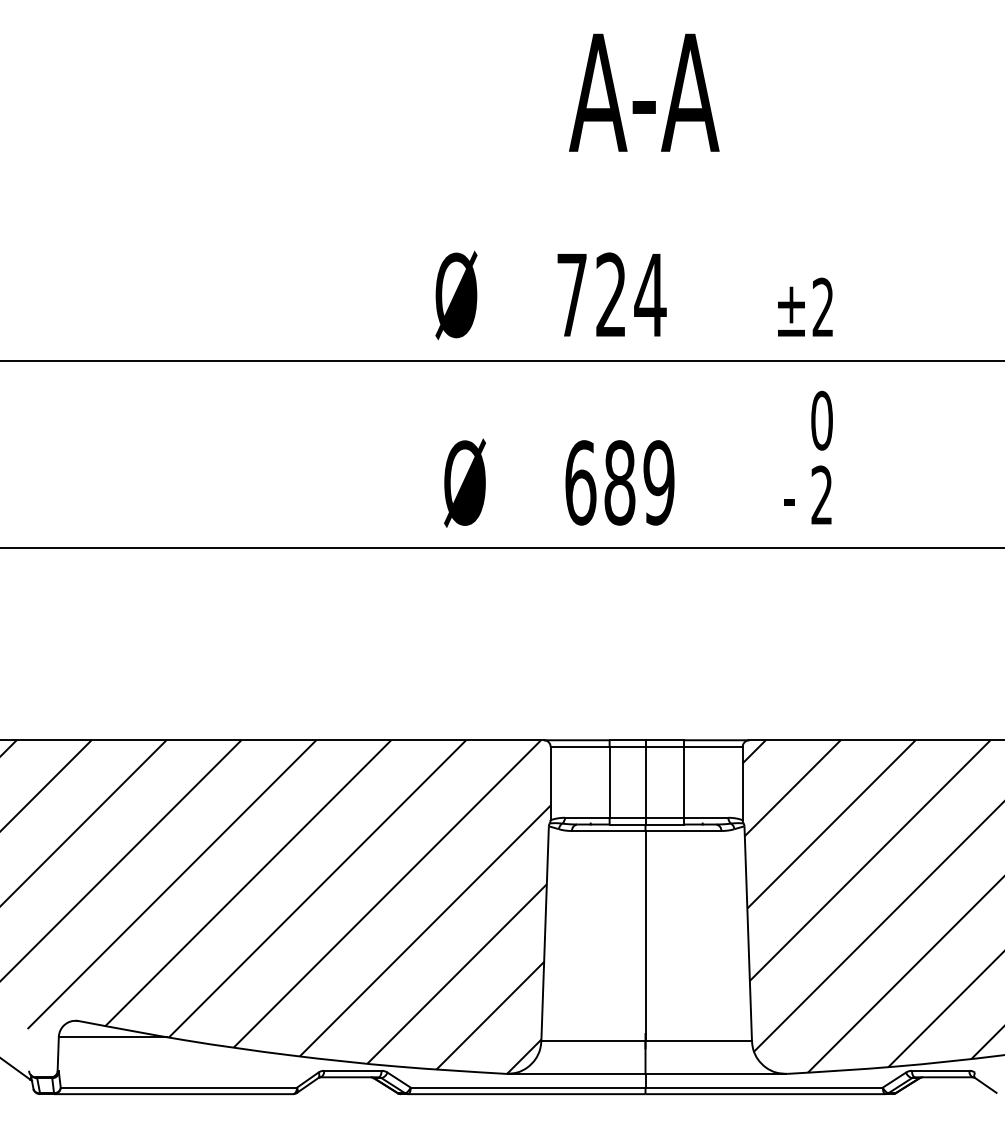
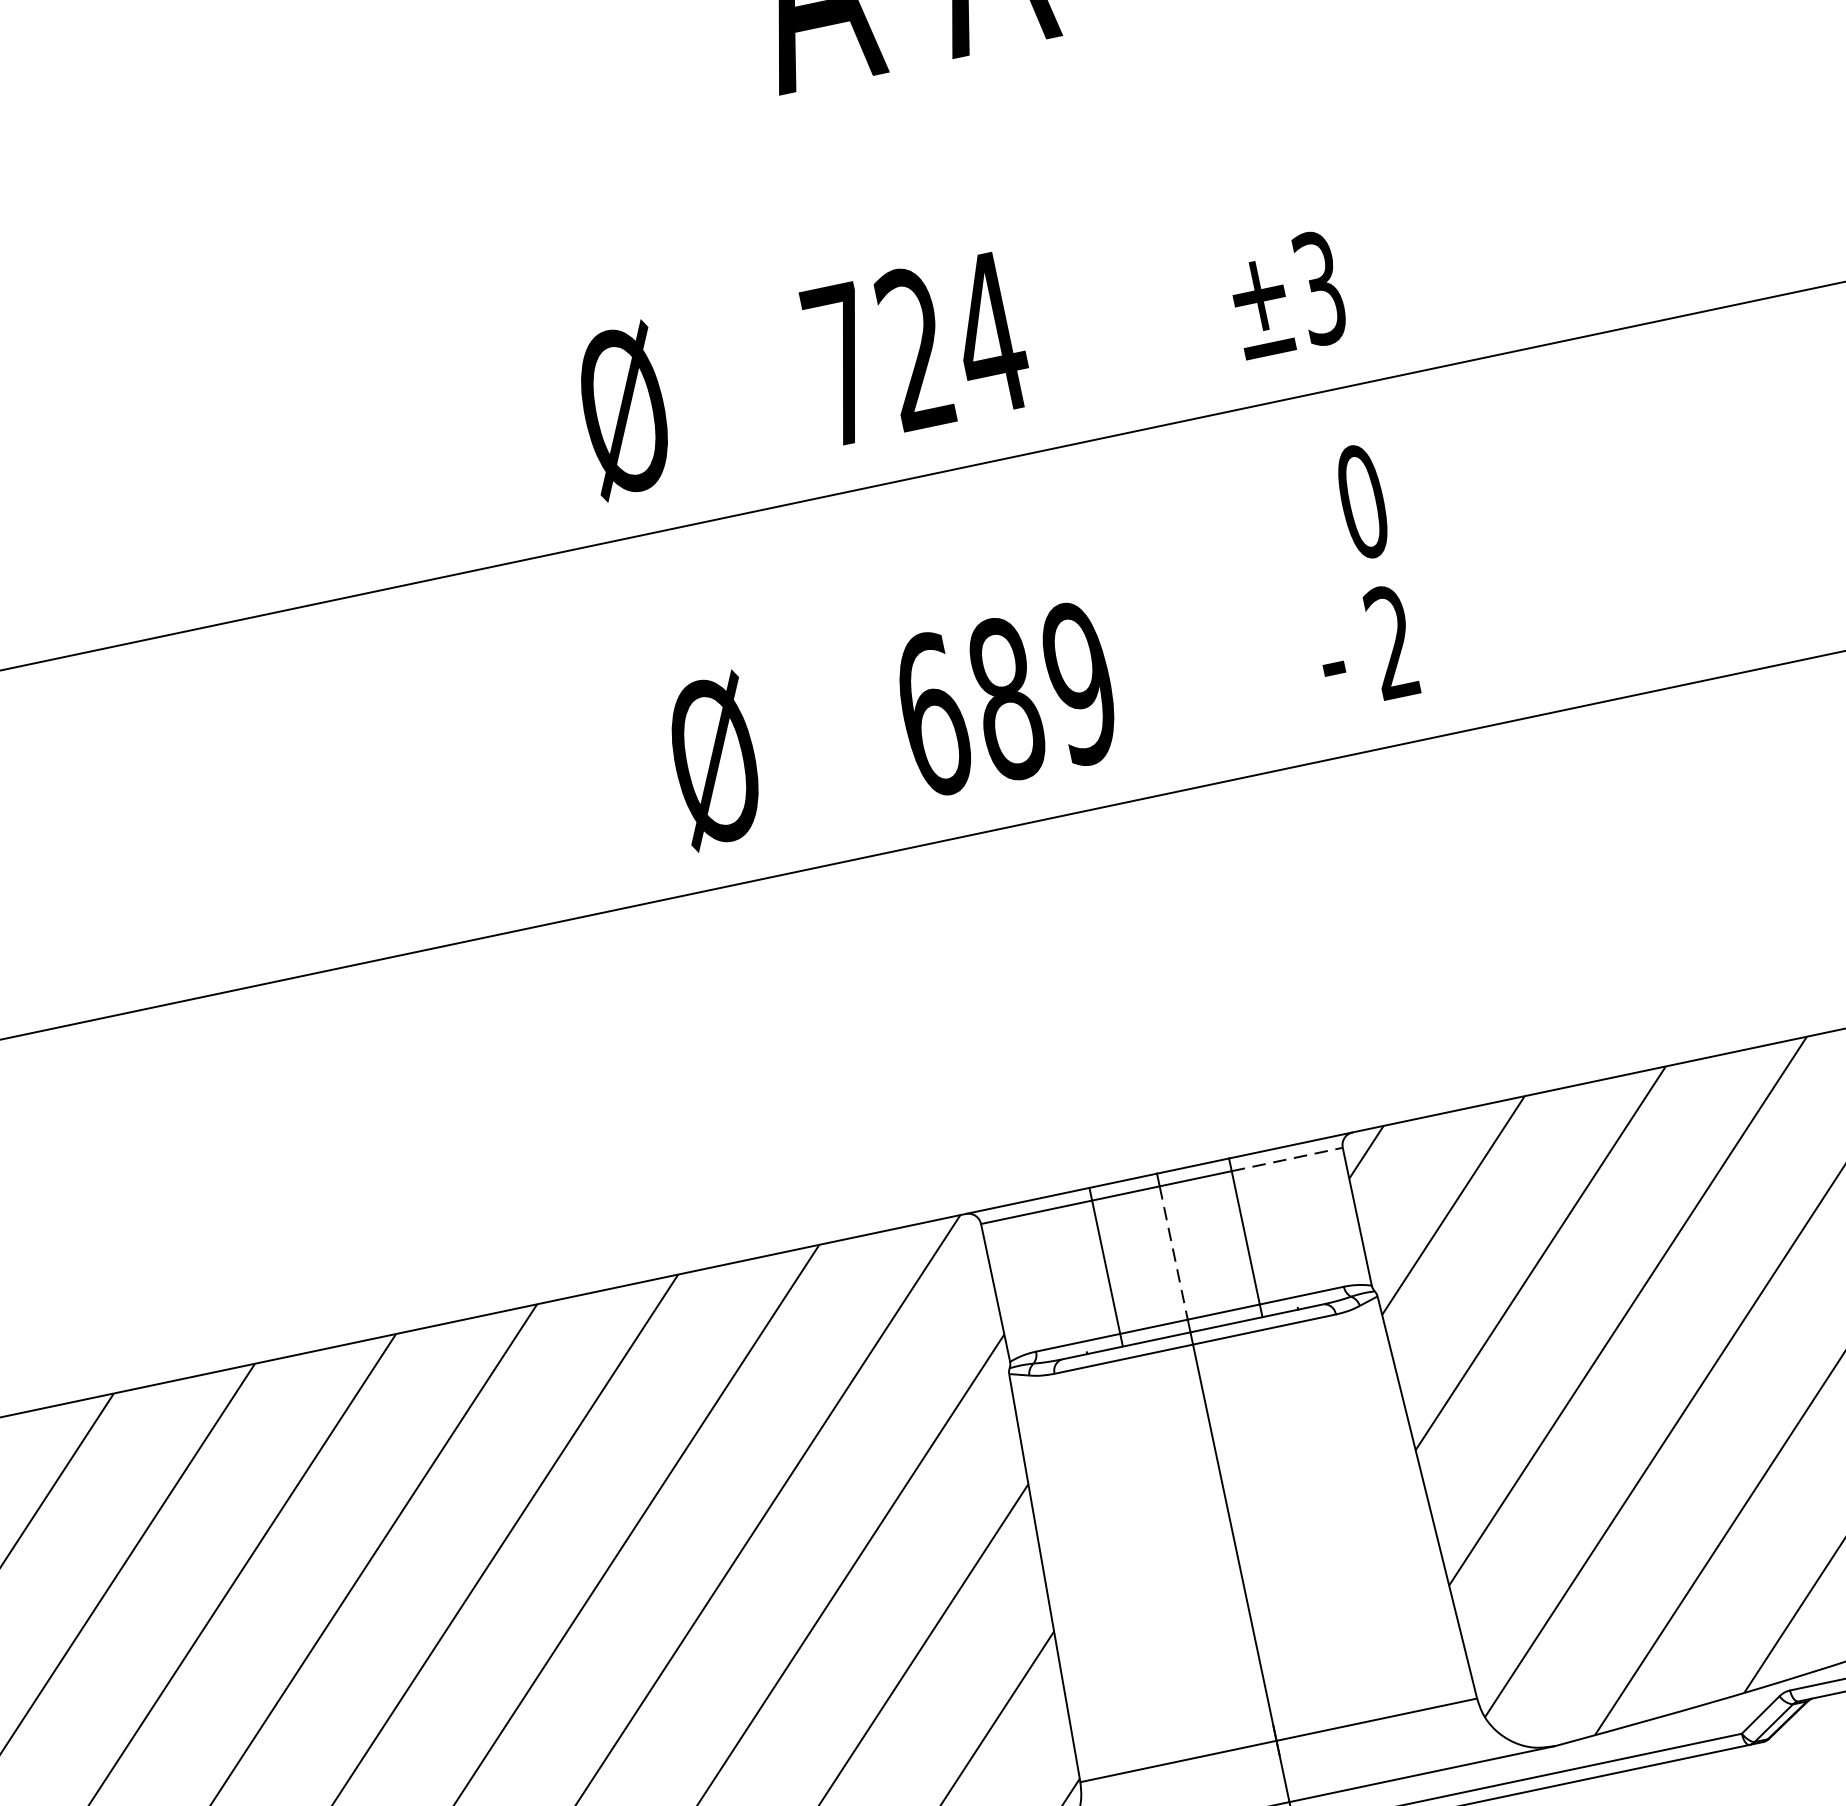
text: (822, 307) -> (1318, 288), ±2 -> ±3
line: (713, 747) -> (1287, 1160), solid -> dashed
line: (645, 782) -> (1173, 1253), solid -> dashed

